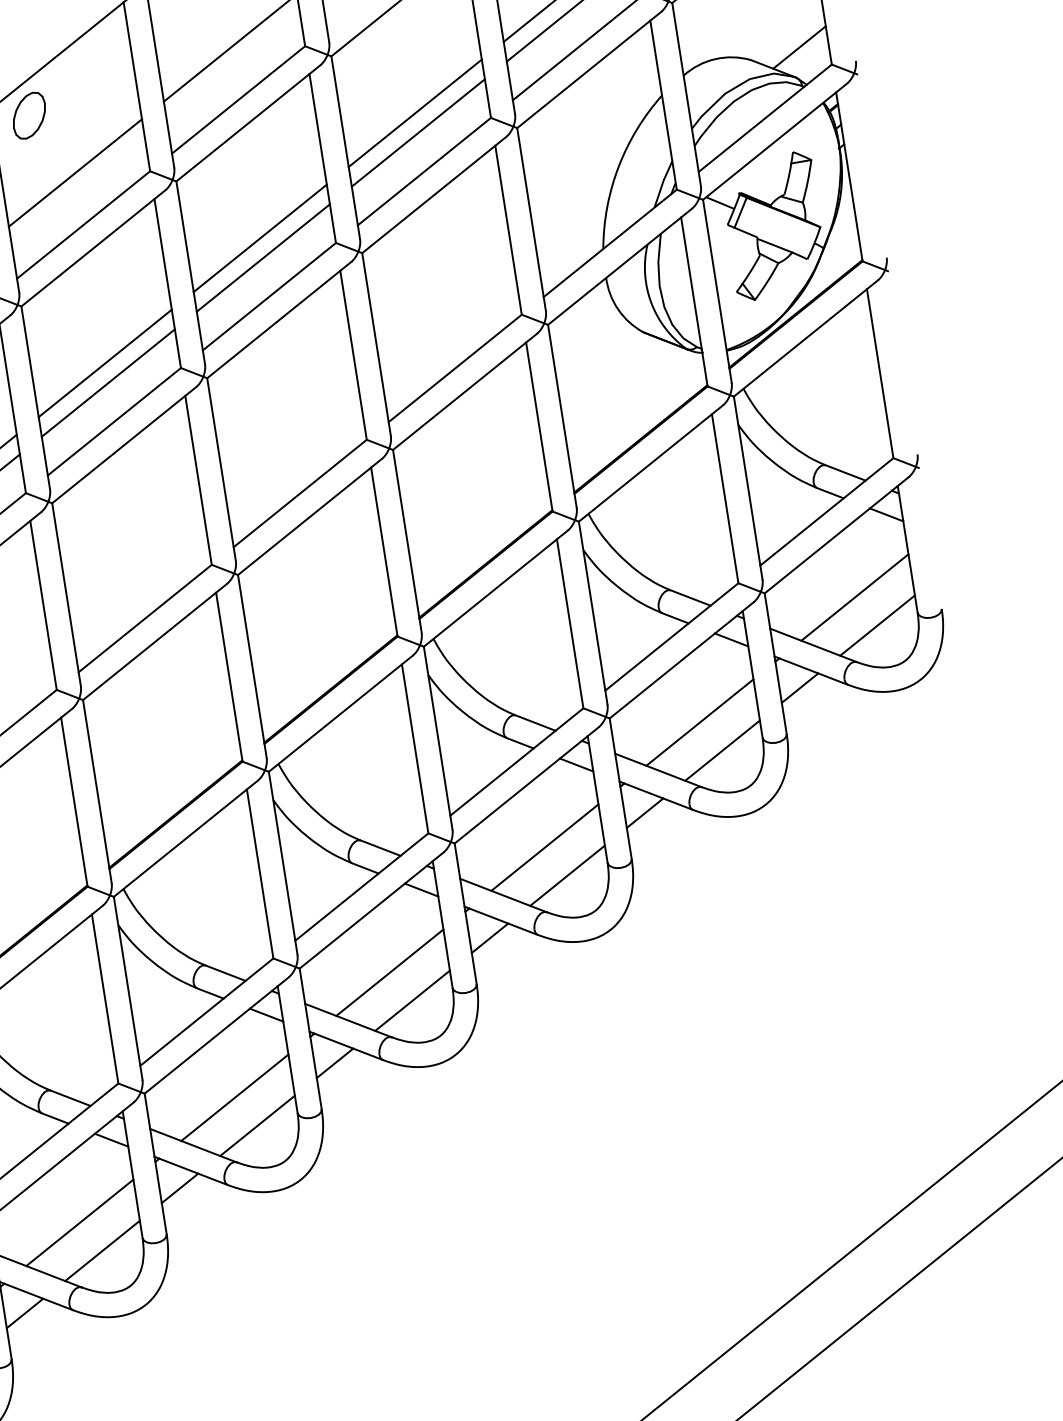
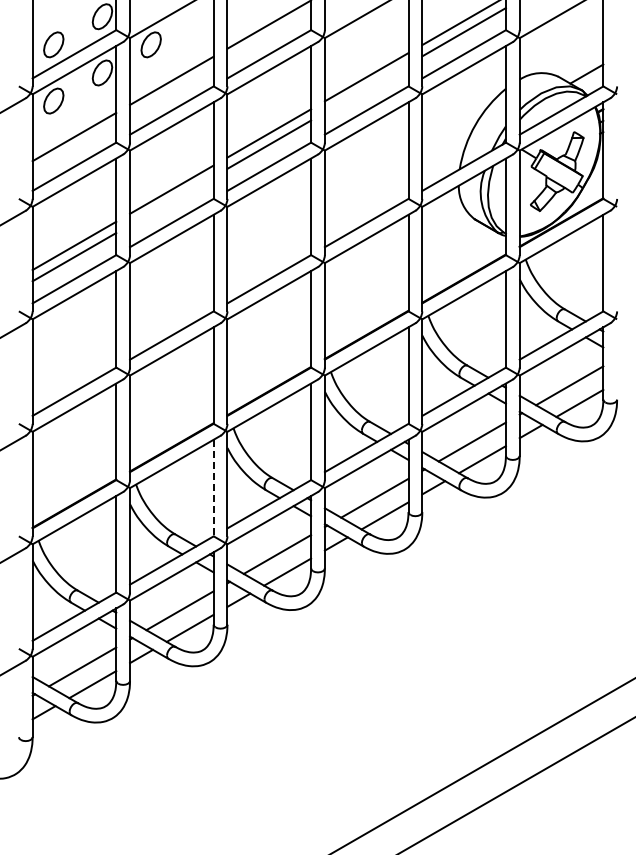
line: (418, 133) -> (366, 88), removed
line: (107, 382) -> (171, 200), removed
line: (259, 874) -> (213, 488), solid -> dashed

